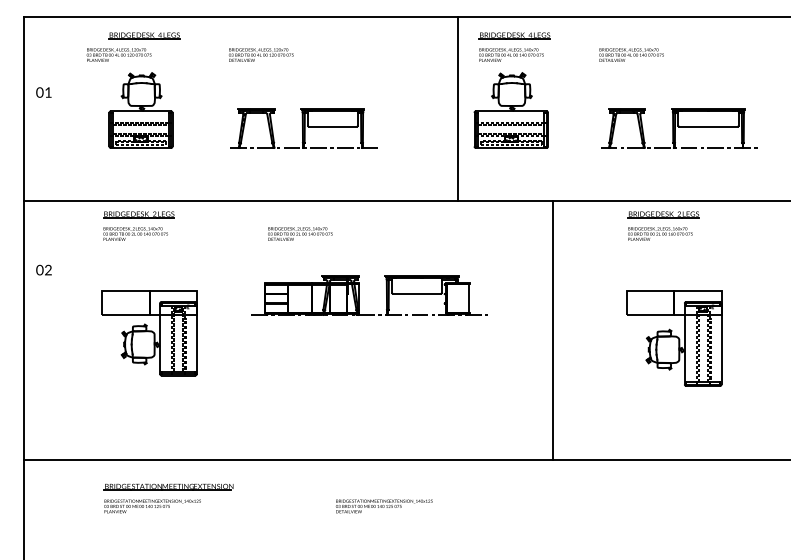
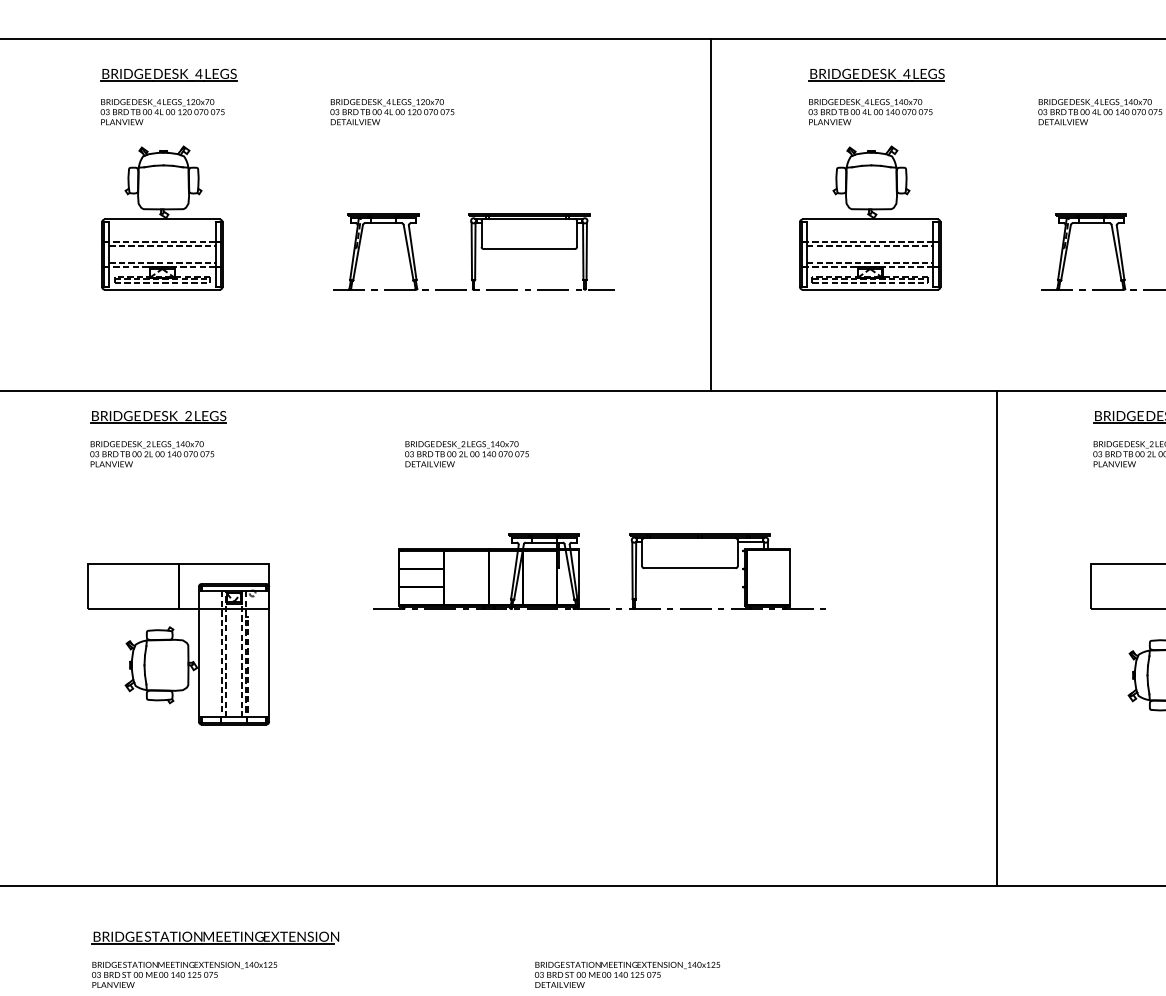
text: (118, 54) -> (161, 110), moved
line: (458, 108) -> (711, 214), moved
line: (552, 330) -> (996, 638), moved

